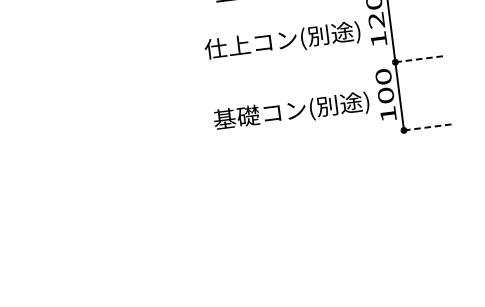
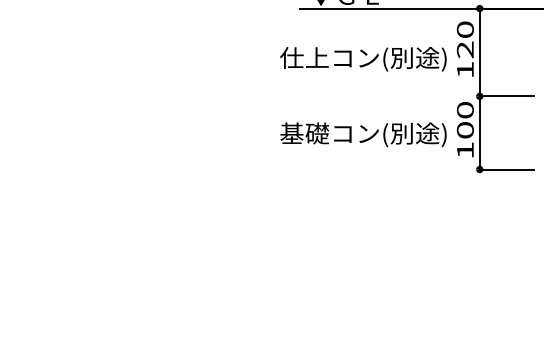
line: (421, 59) -> (507, 96), dashed -> solid
line: (429, 127) -> (507, 169), dashed -> solid

